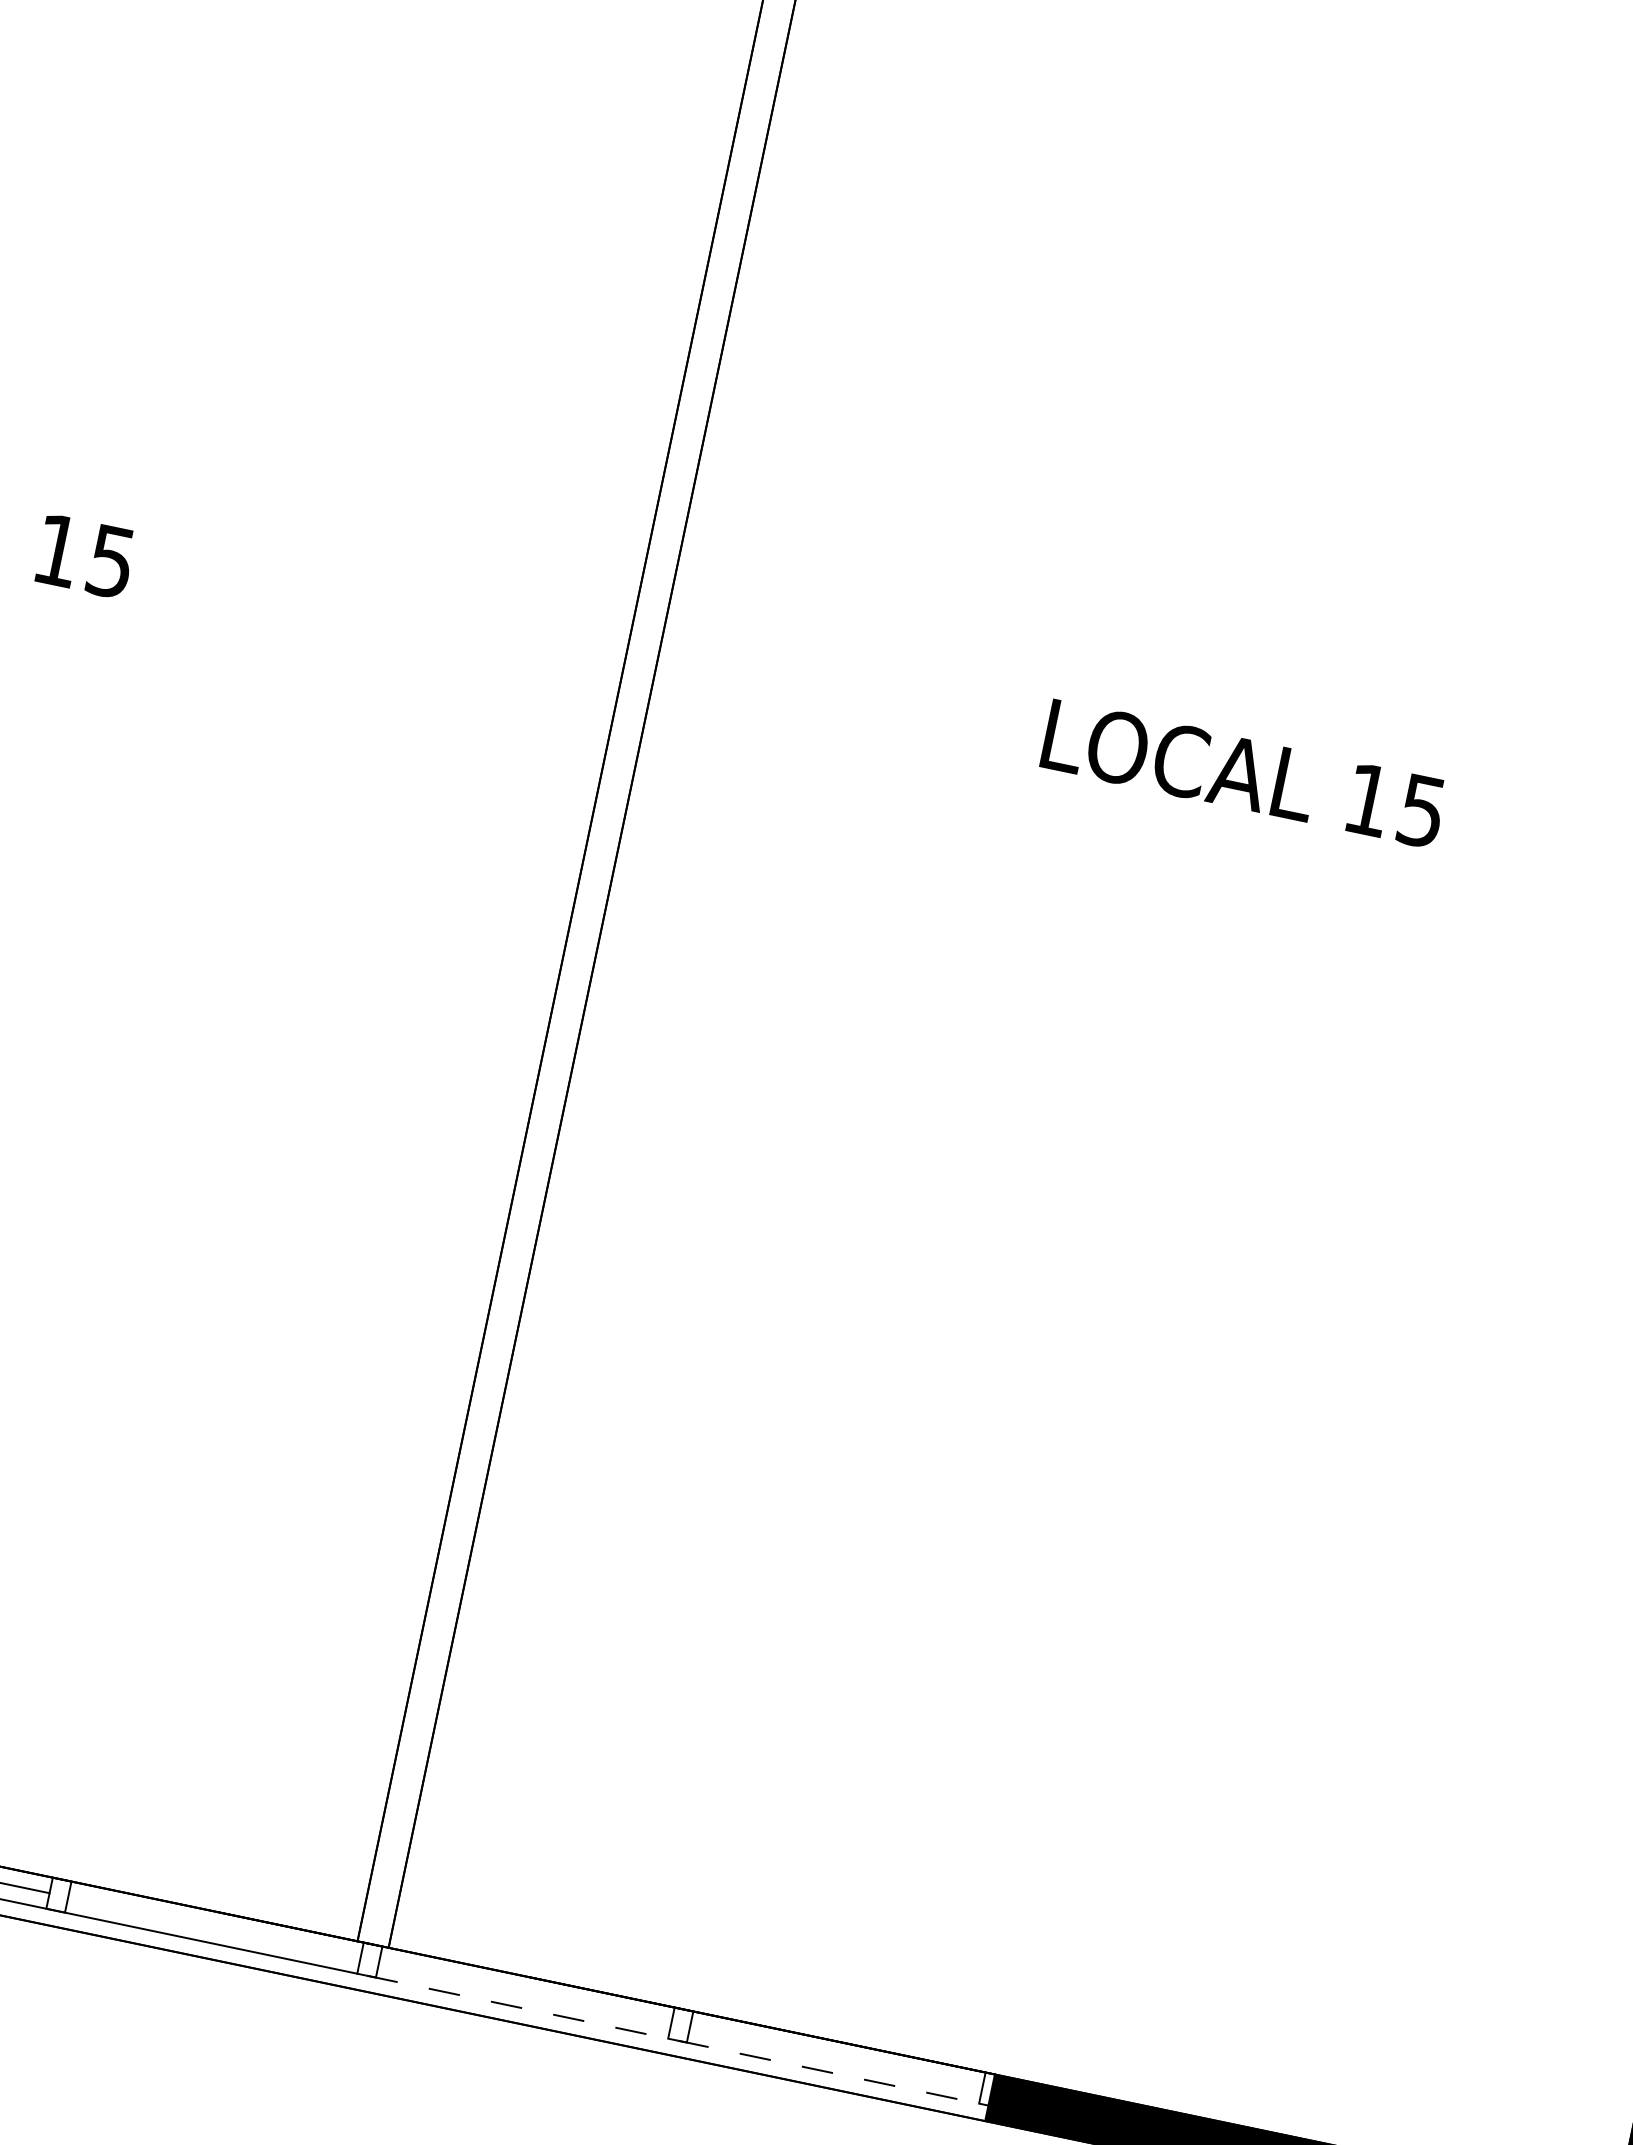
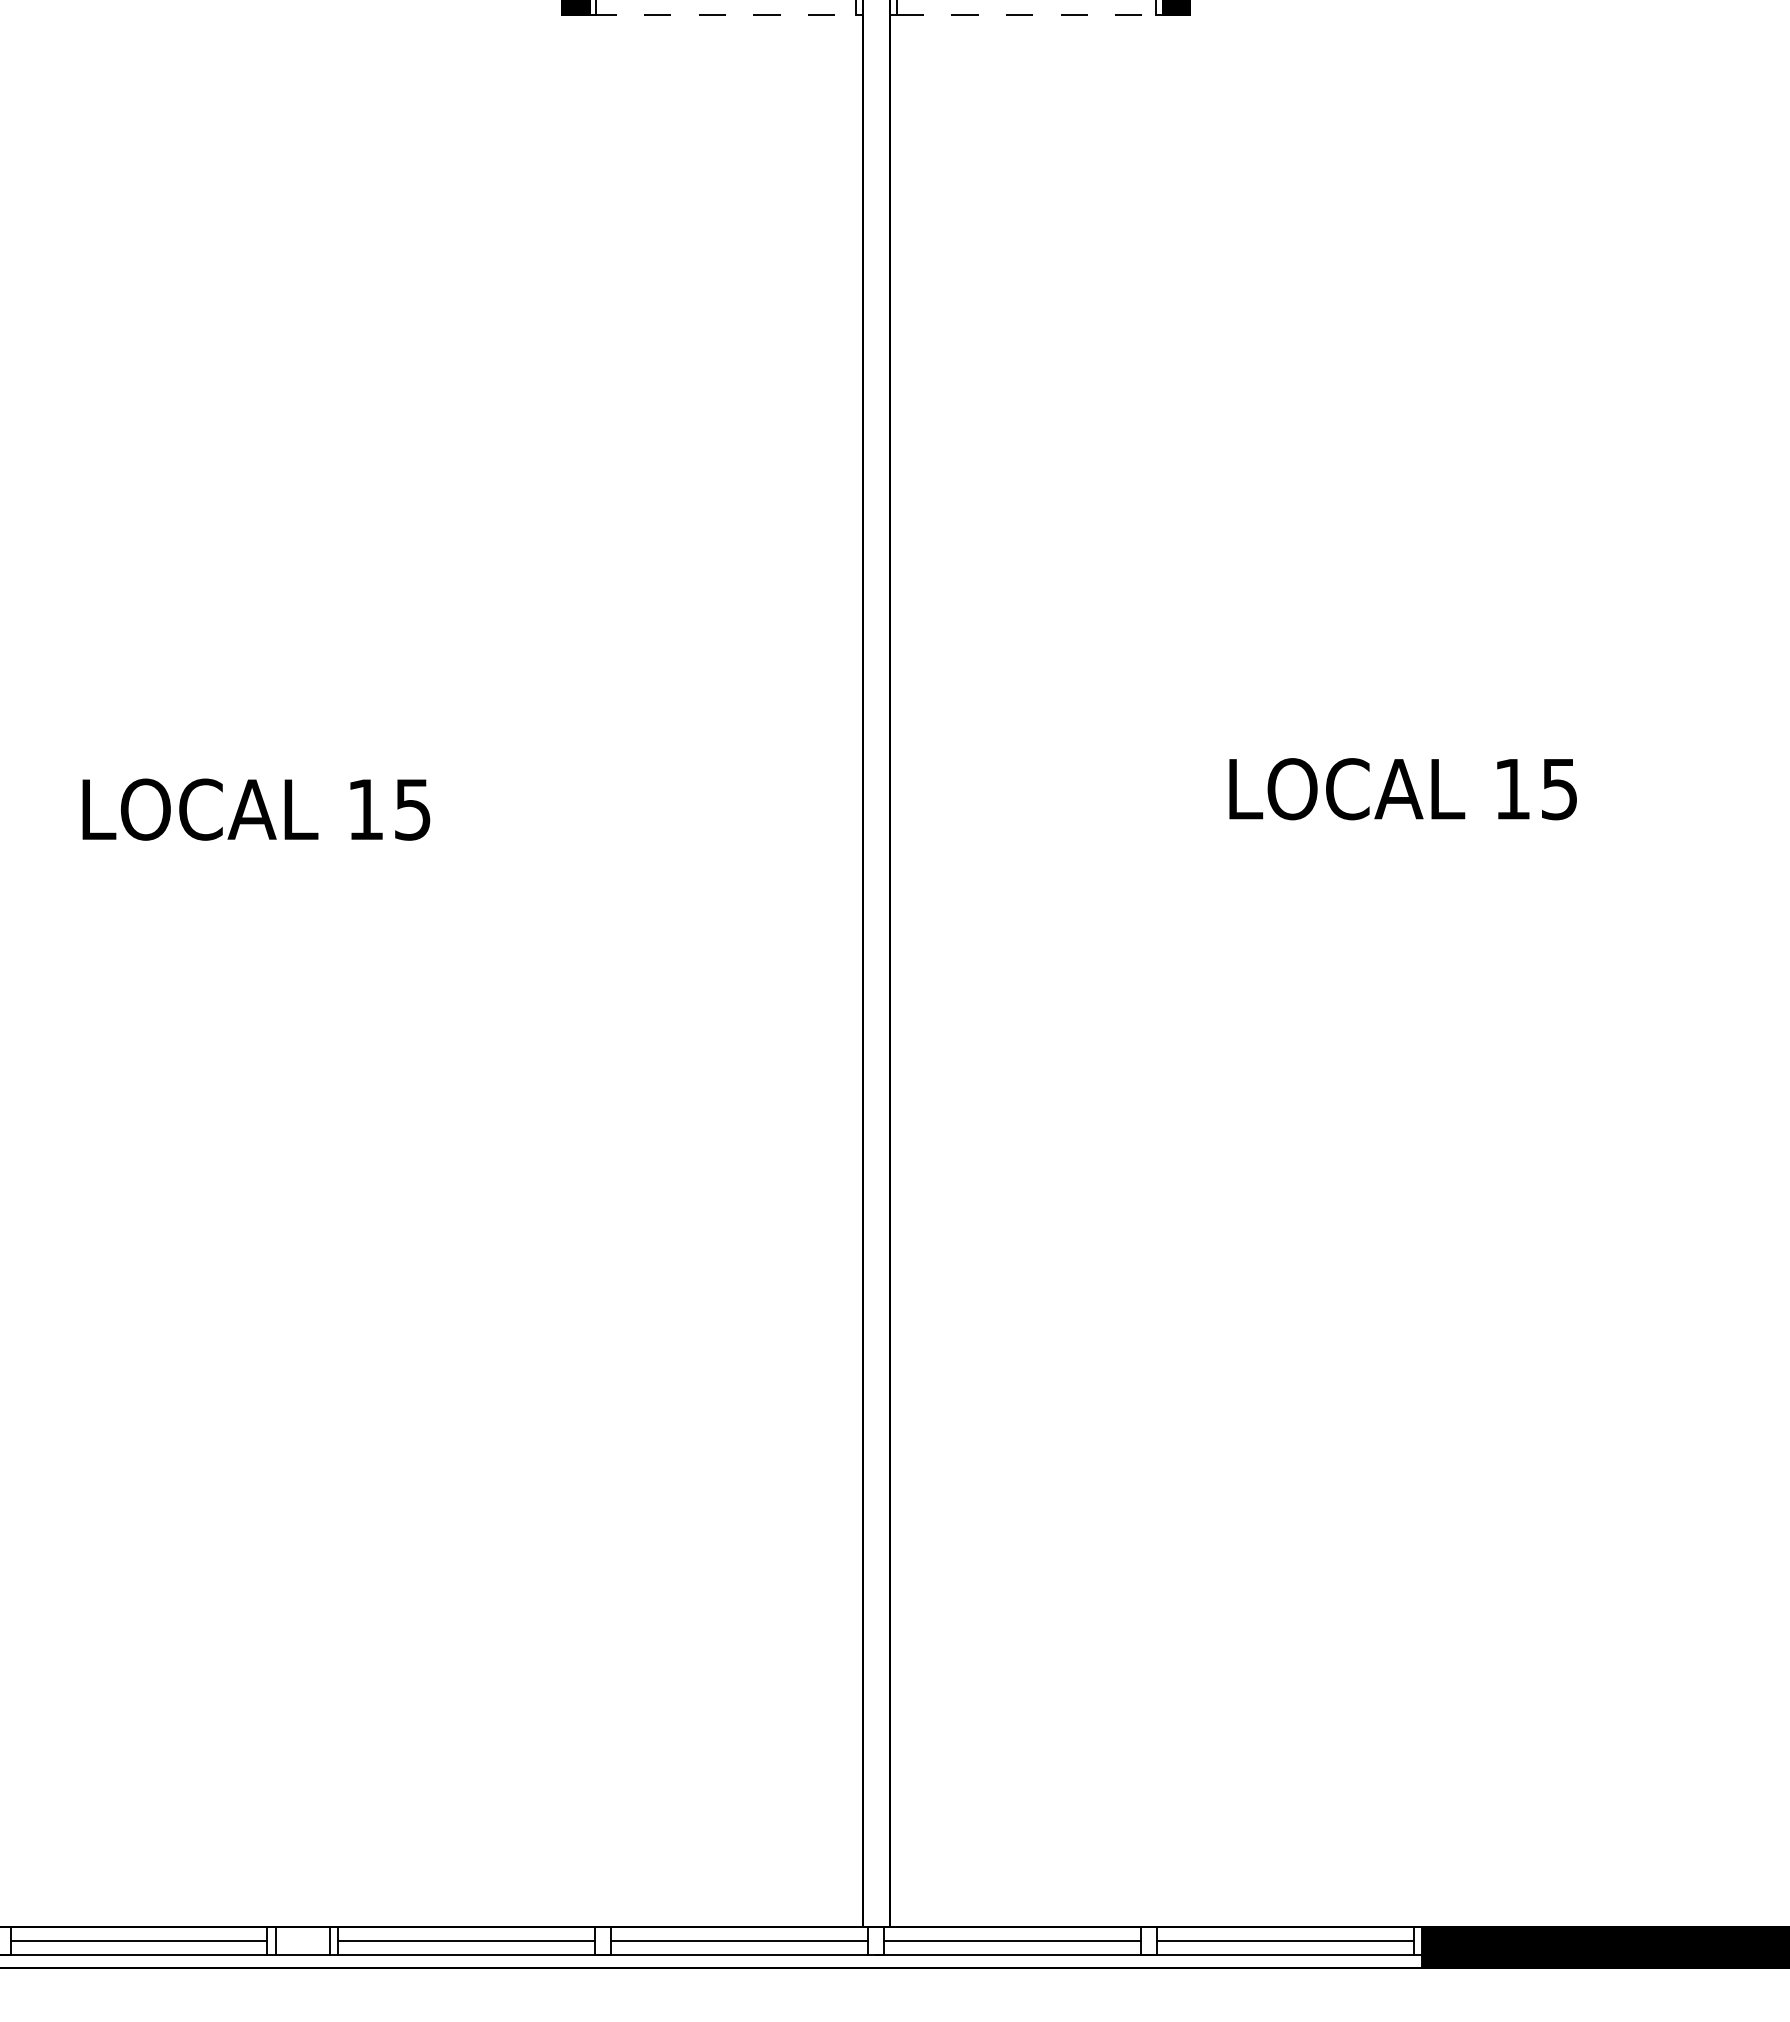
line: (214, 1927) -> (739, 1940), added
line: (525, 1992) -> (1012, 1940), added
line: (673, 2039) -> (1145, 1954), dashed -> solid
line: (835, 2057) -> (1285, 1940), added

